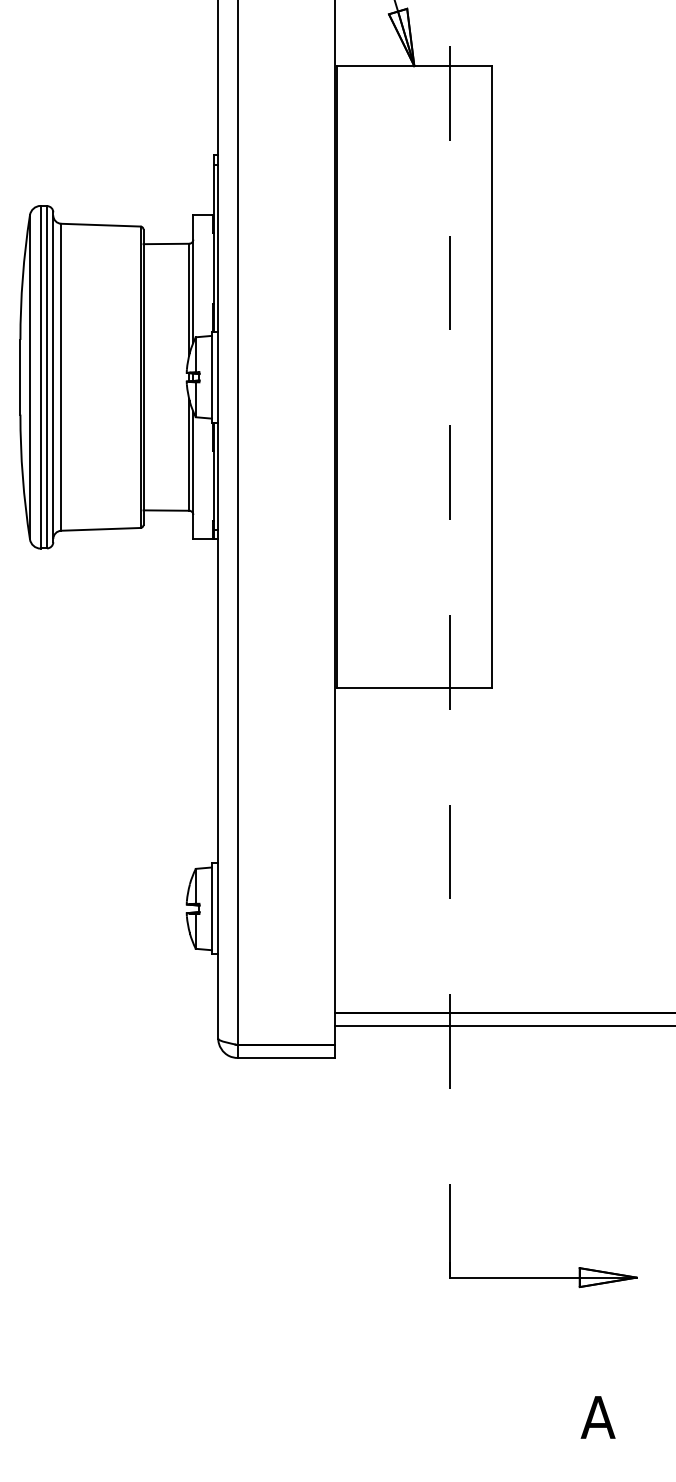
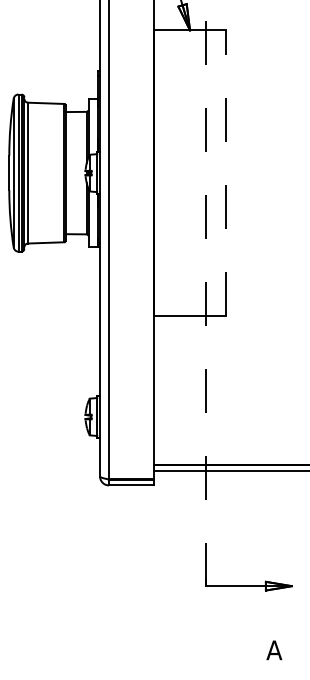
line: (491, 378) -> (225, 173), solid -> dashed

